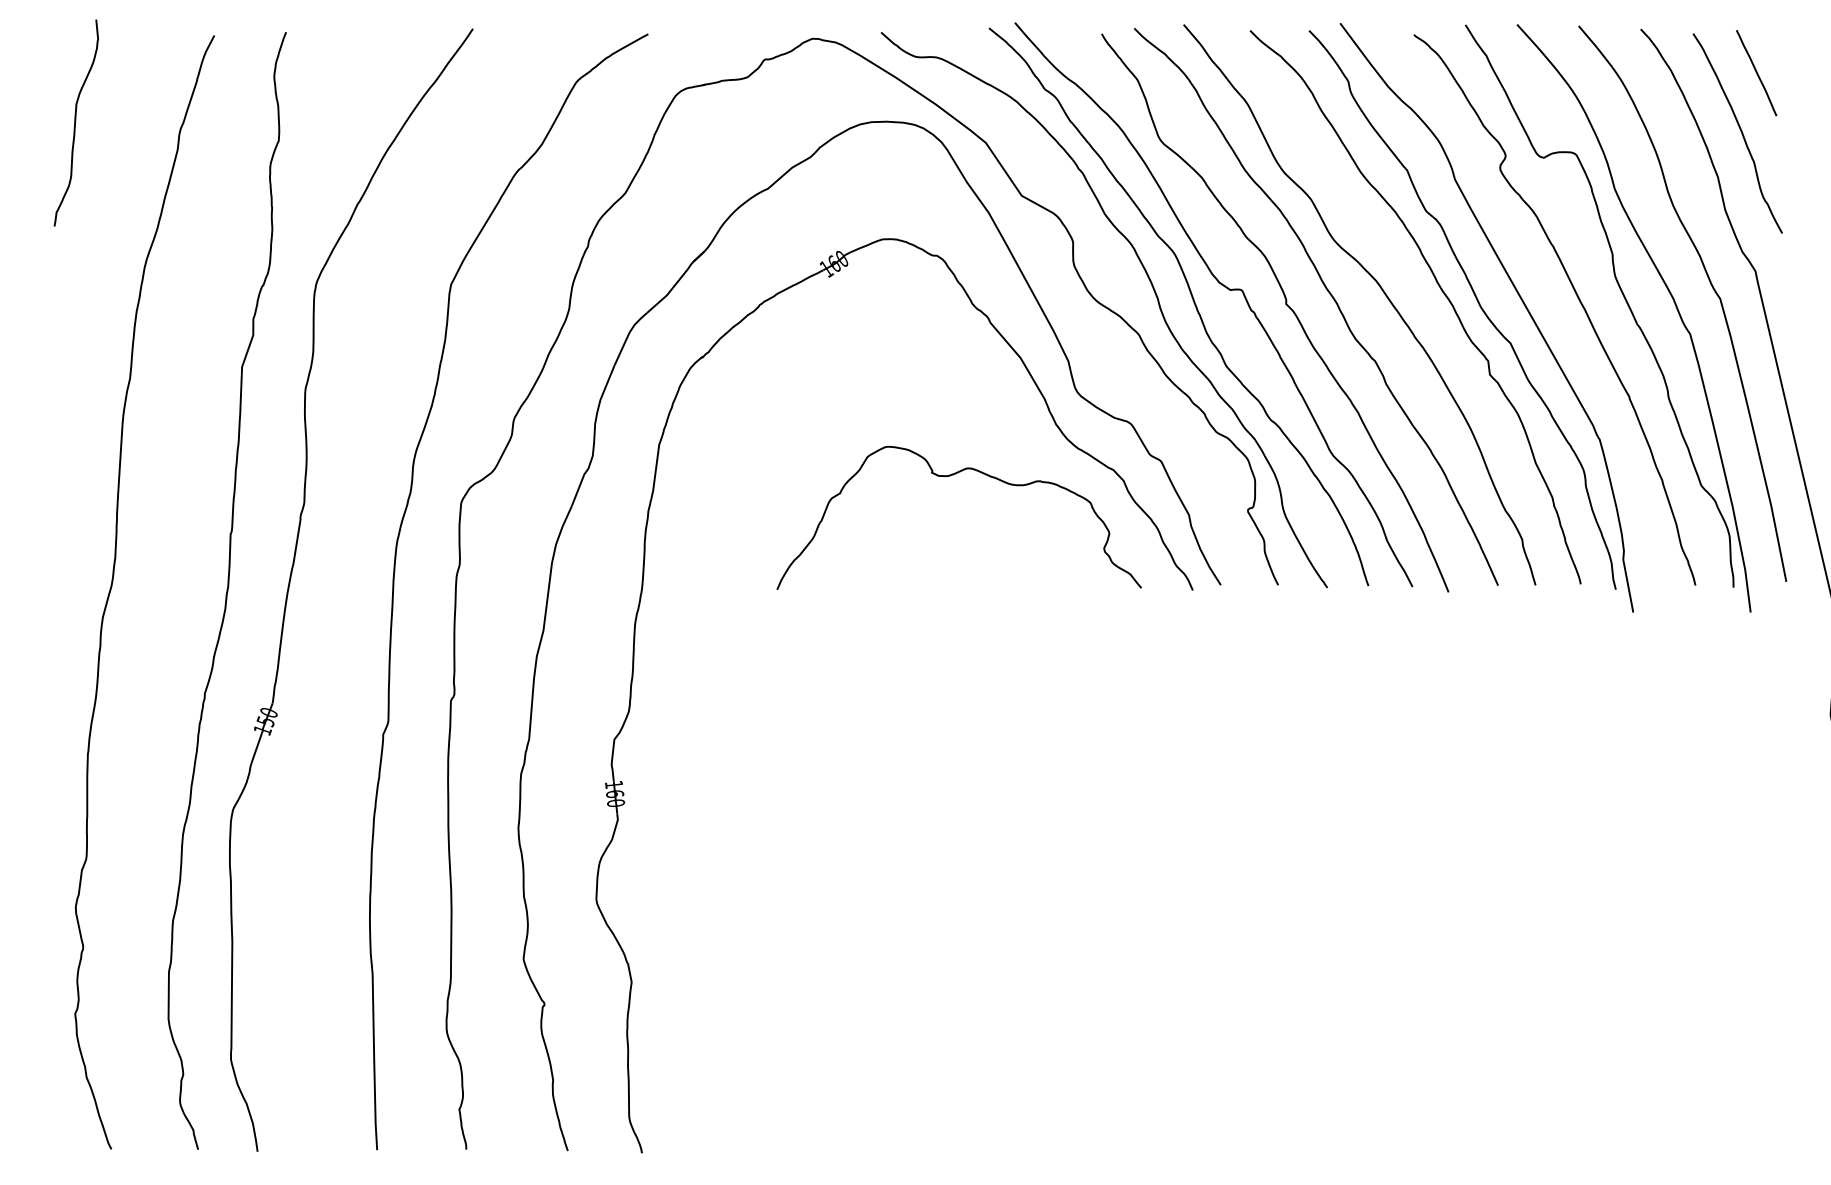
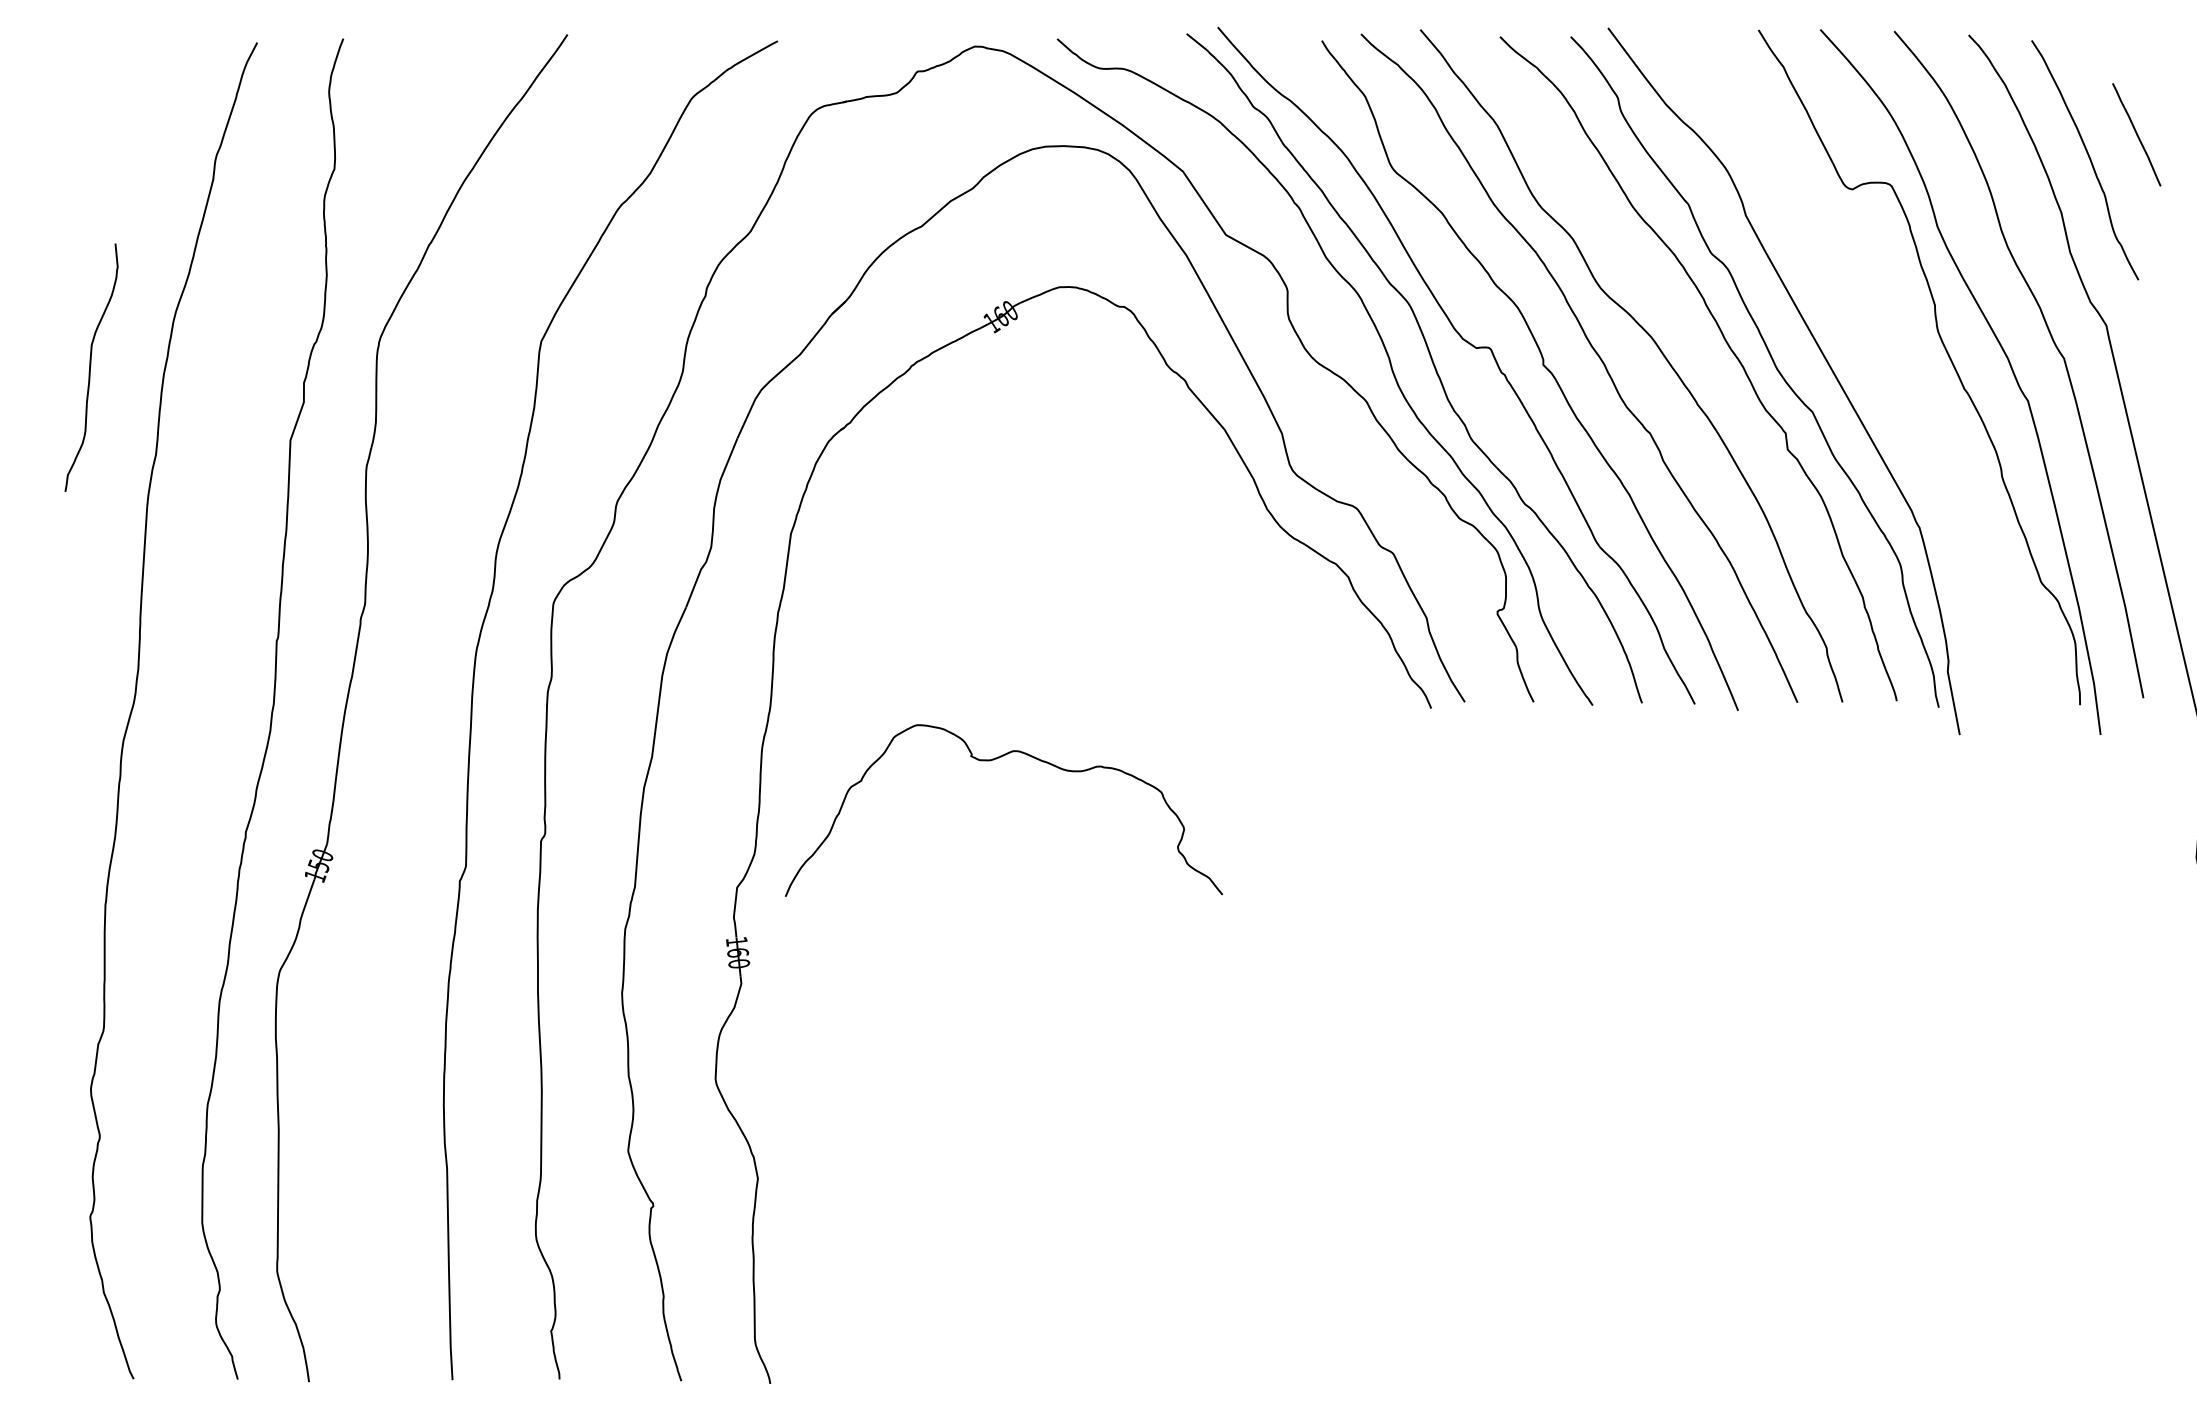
curve: (1756, 72) -> (2136, 134), moved
curve: (76, 122) -> (91, 366), moved
curve: (1578, 298) -> (1893, 358), removed
curve: (948, 477) -> (990, 761), moved

